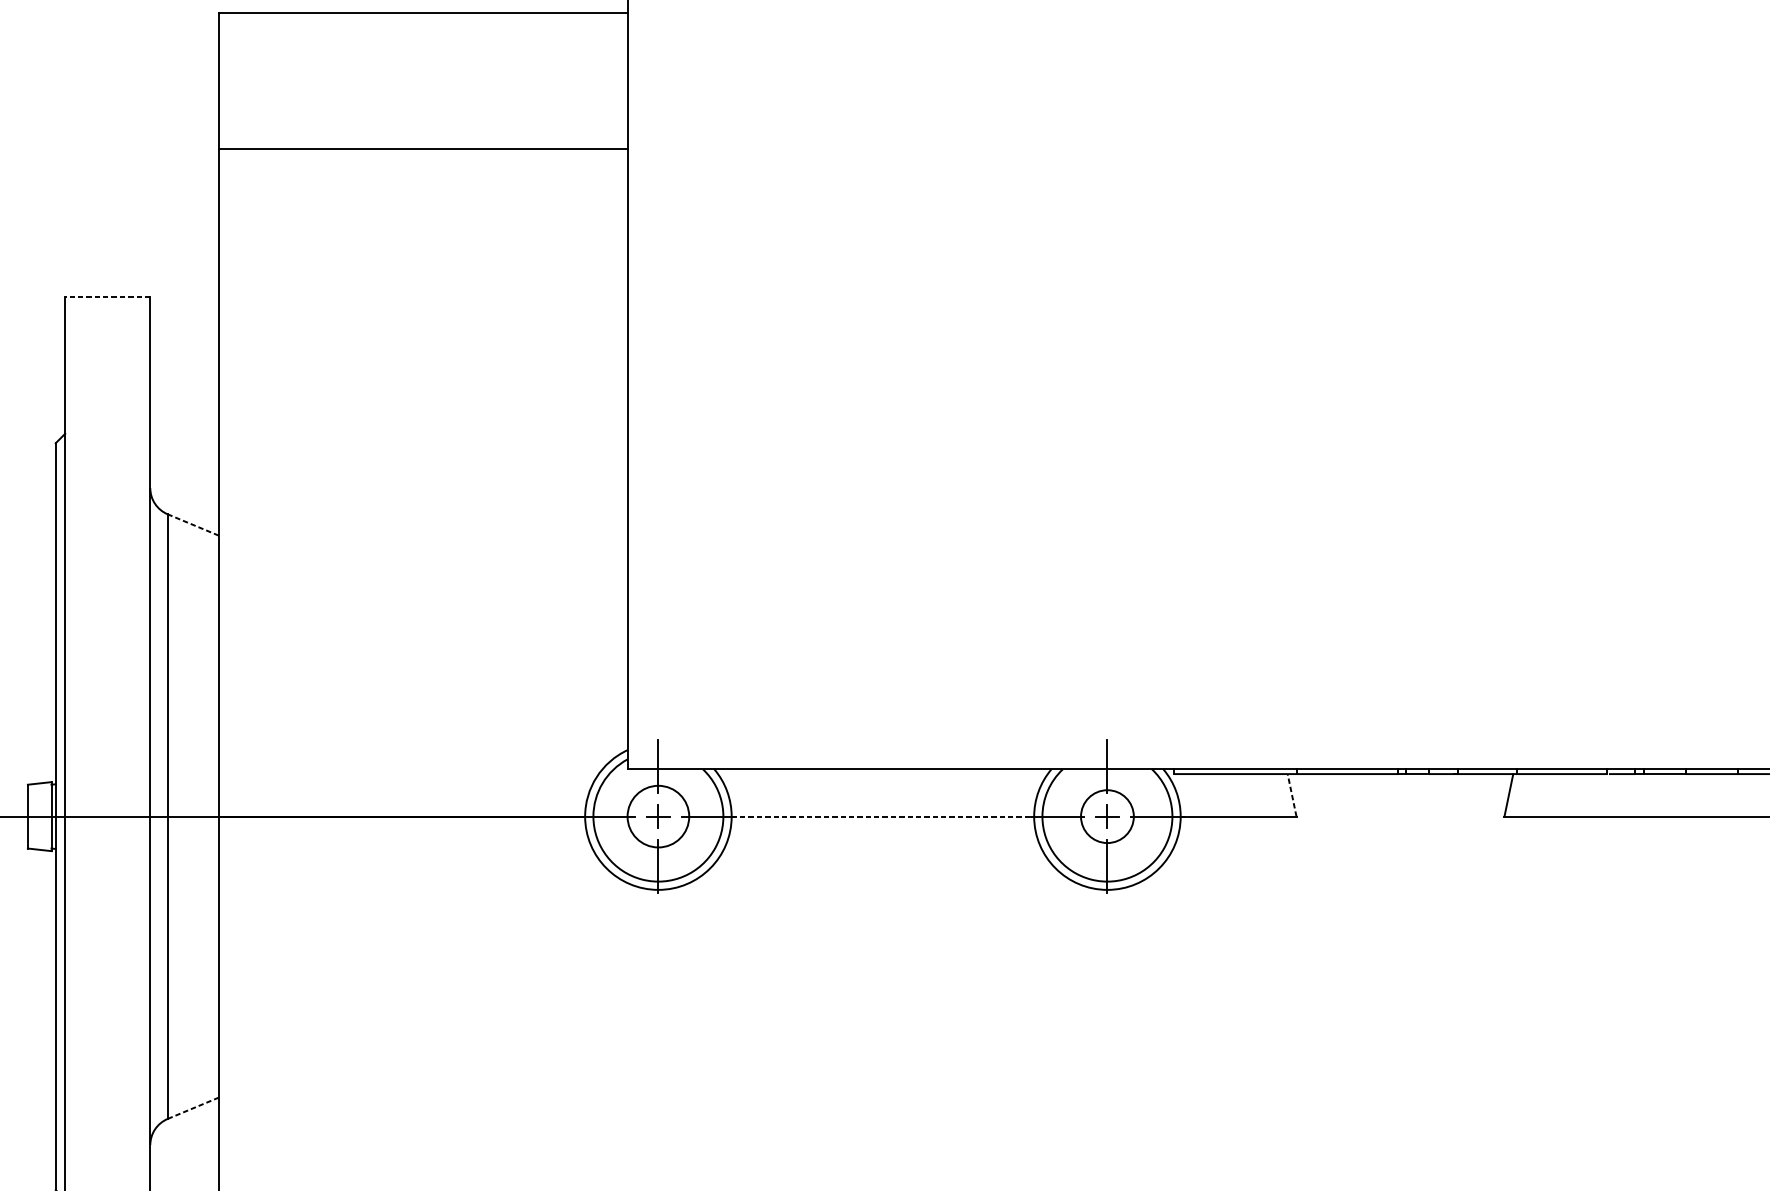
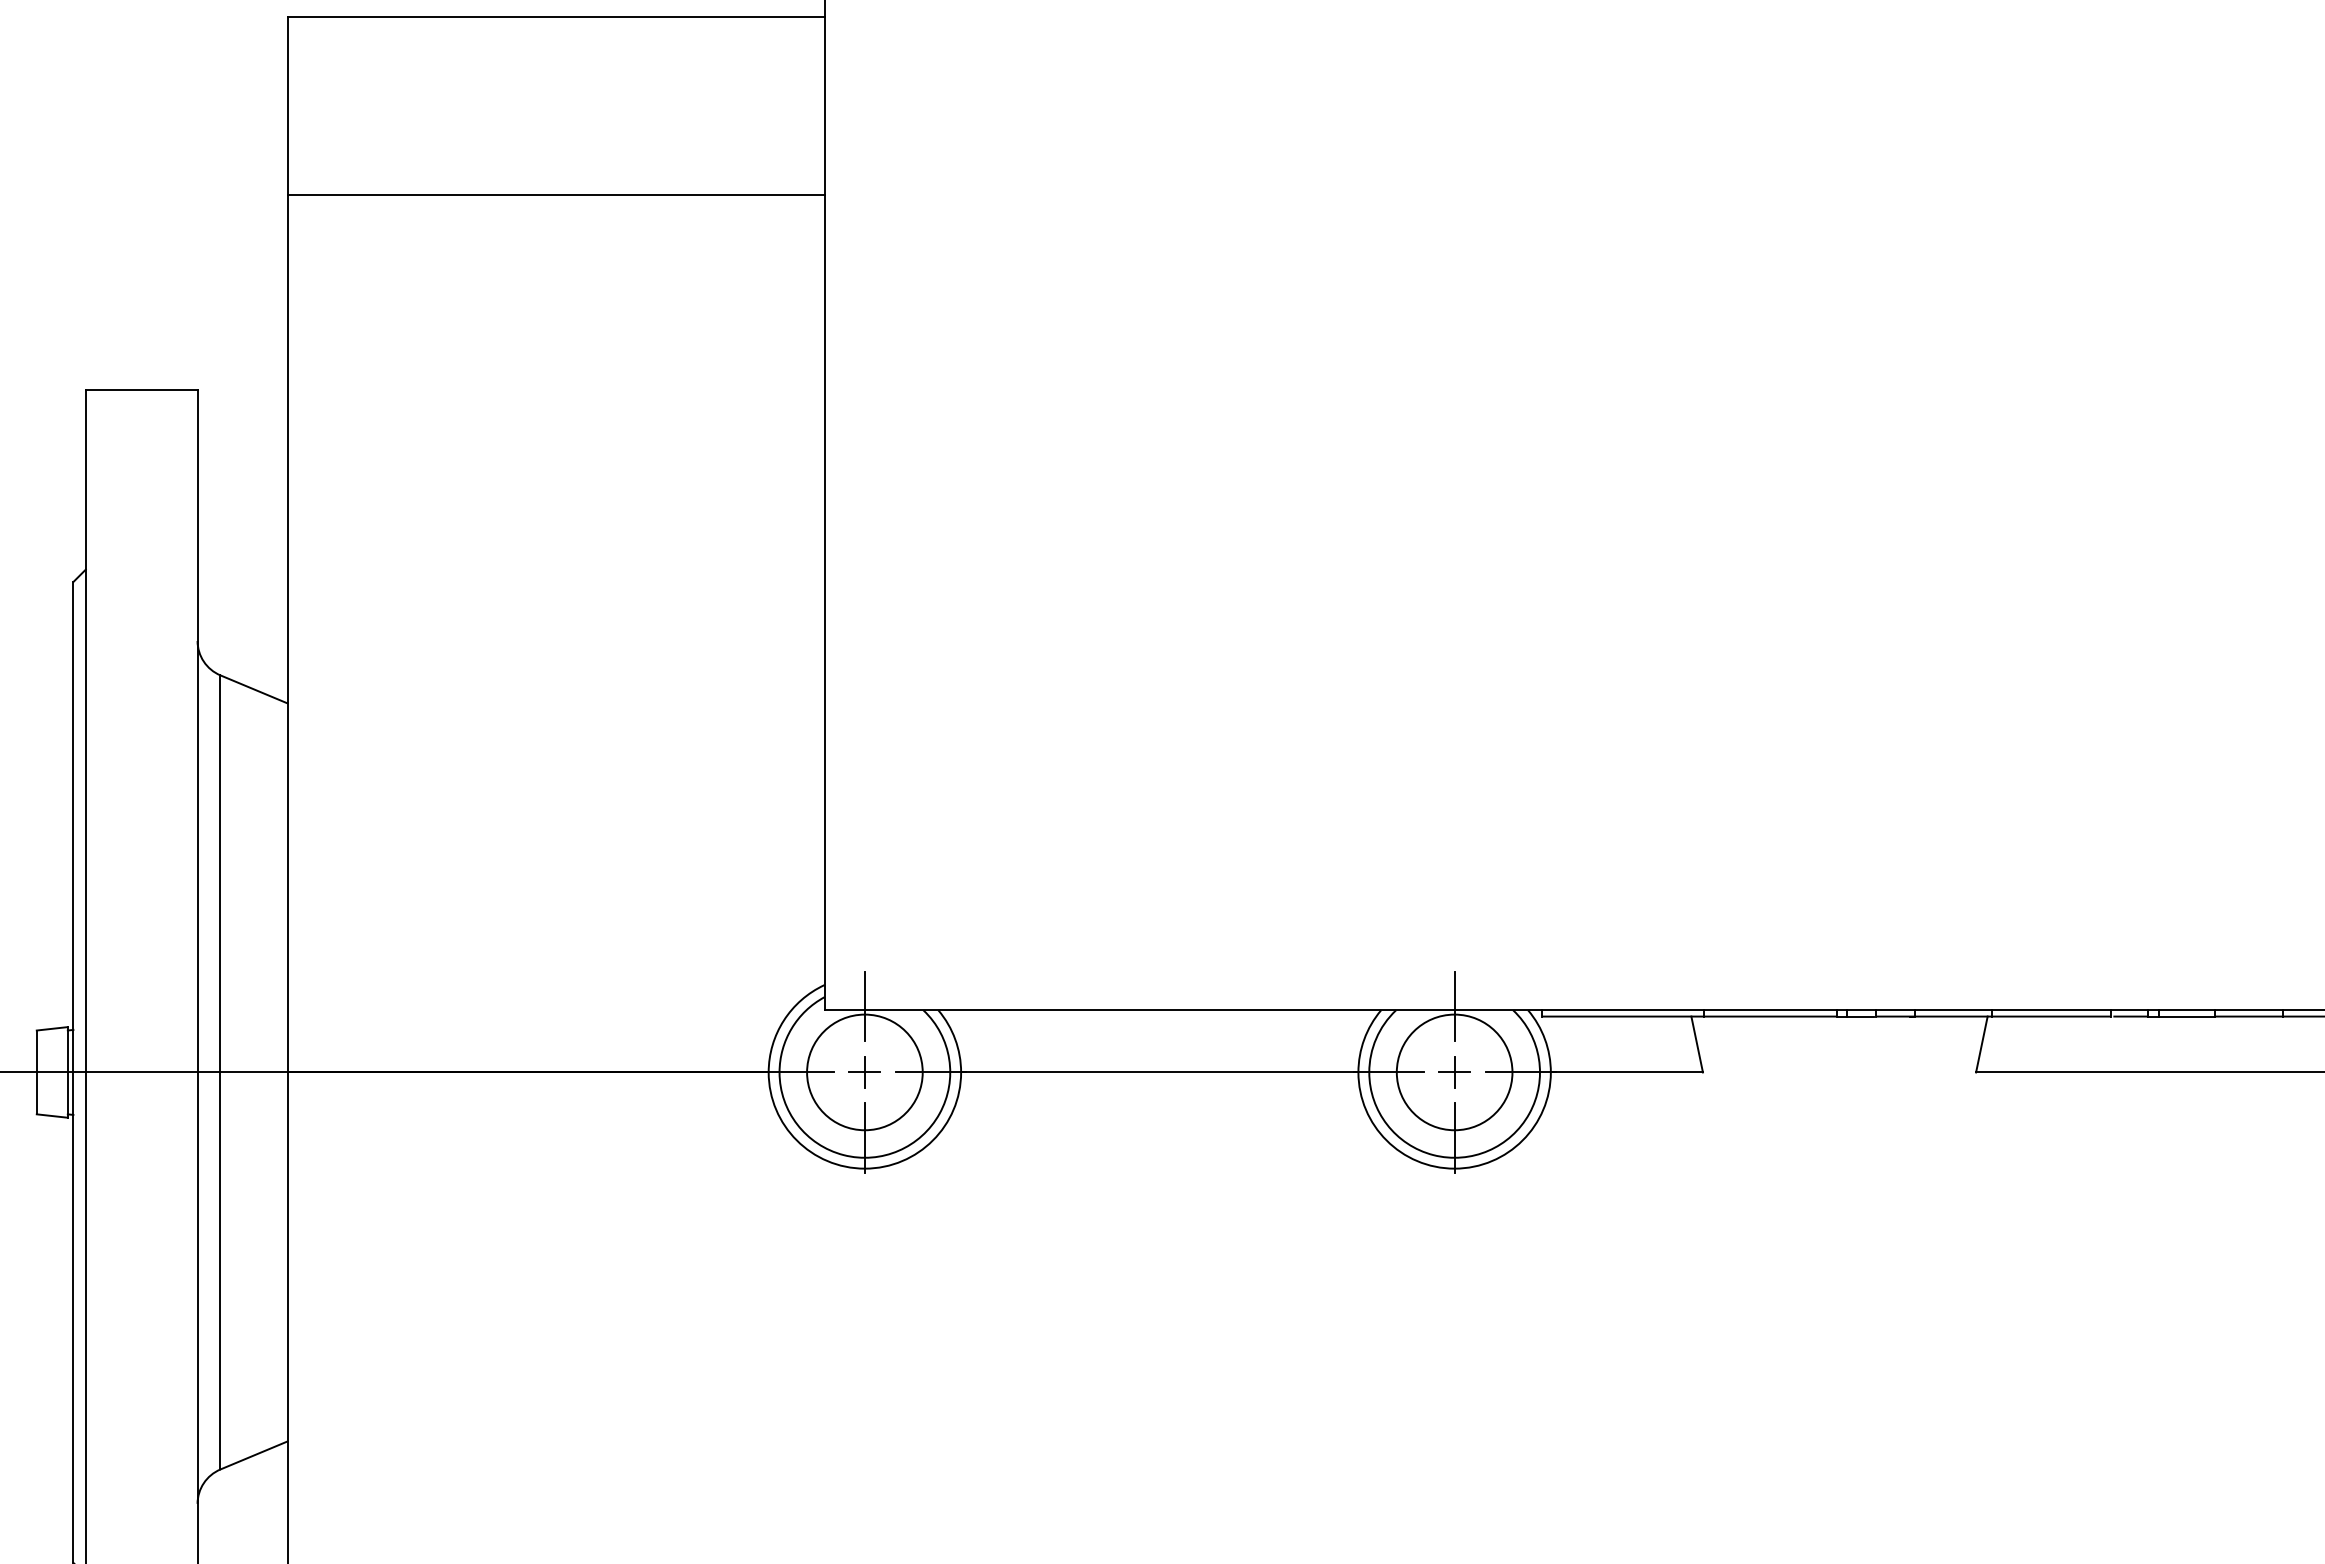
line: (107, 296) -> (141, 389), dashed -> solid
line: (192, 525) -> (253, 689), dashed -> solid
line: (1292, 795) -> (1697, 1044), dashed -> solid
circle: (658, 816) -> (864, 1072), size x1.43
line: (882, 816) -> (1159, 1072), dashed -> solid
circle: (1107, 816) -> (1454, 1072), size x1.67
line: (193, 1108) -> (254, 1455), dashed -> solid

